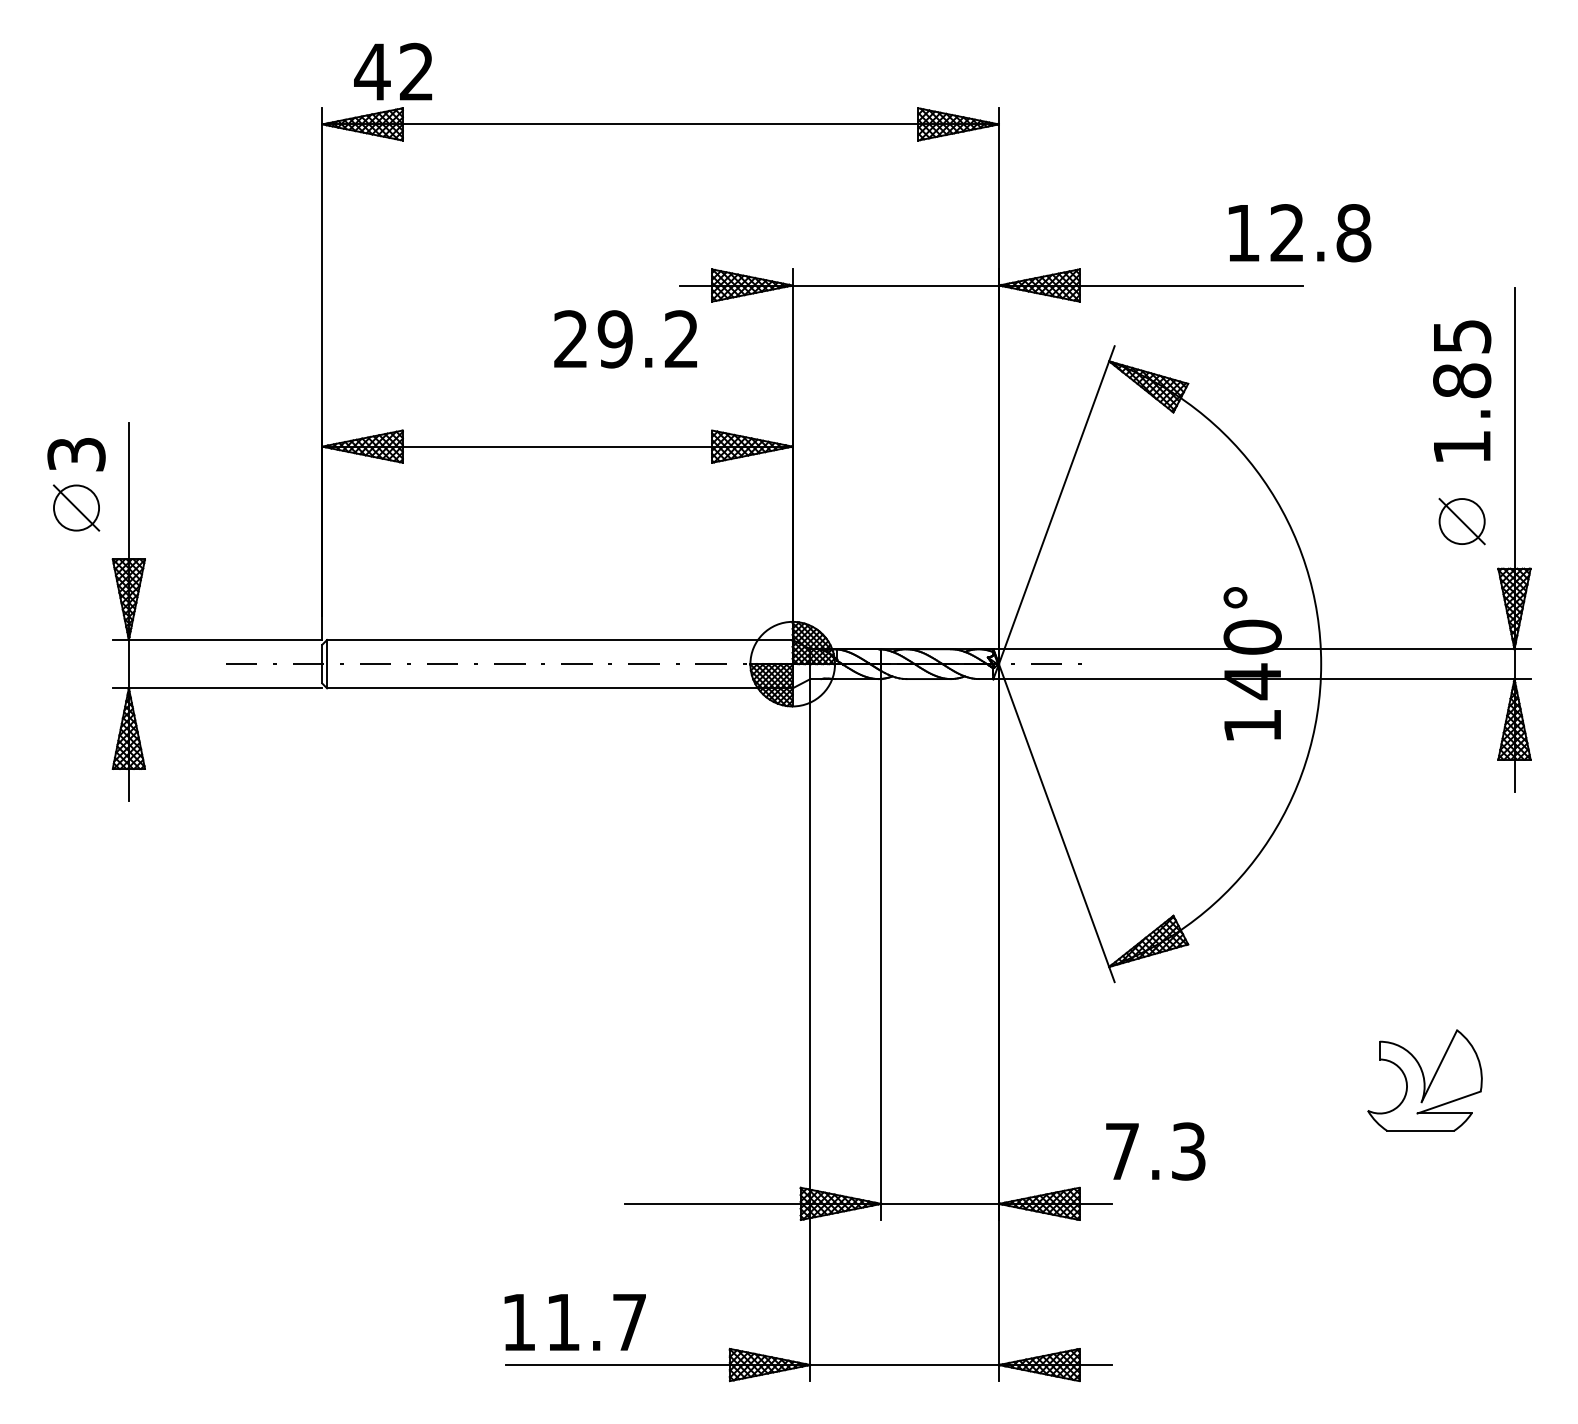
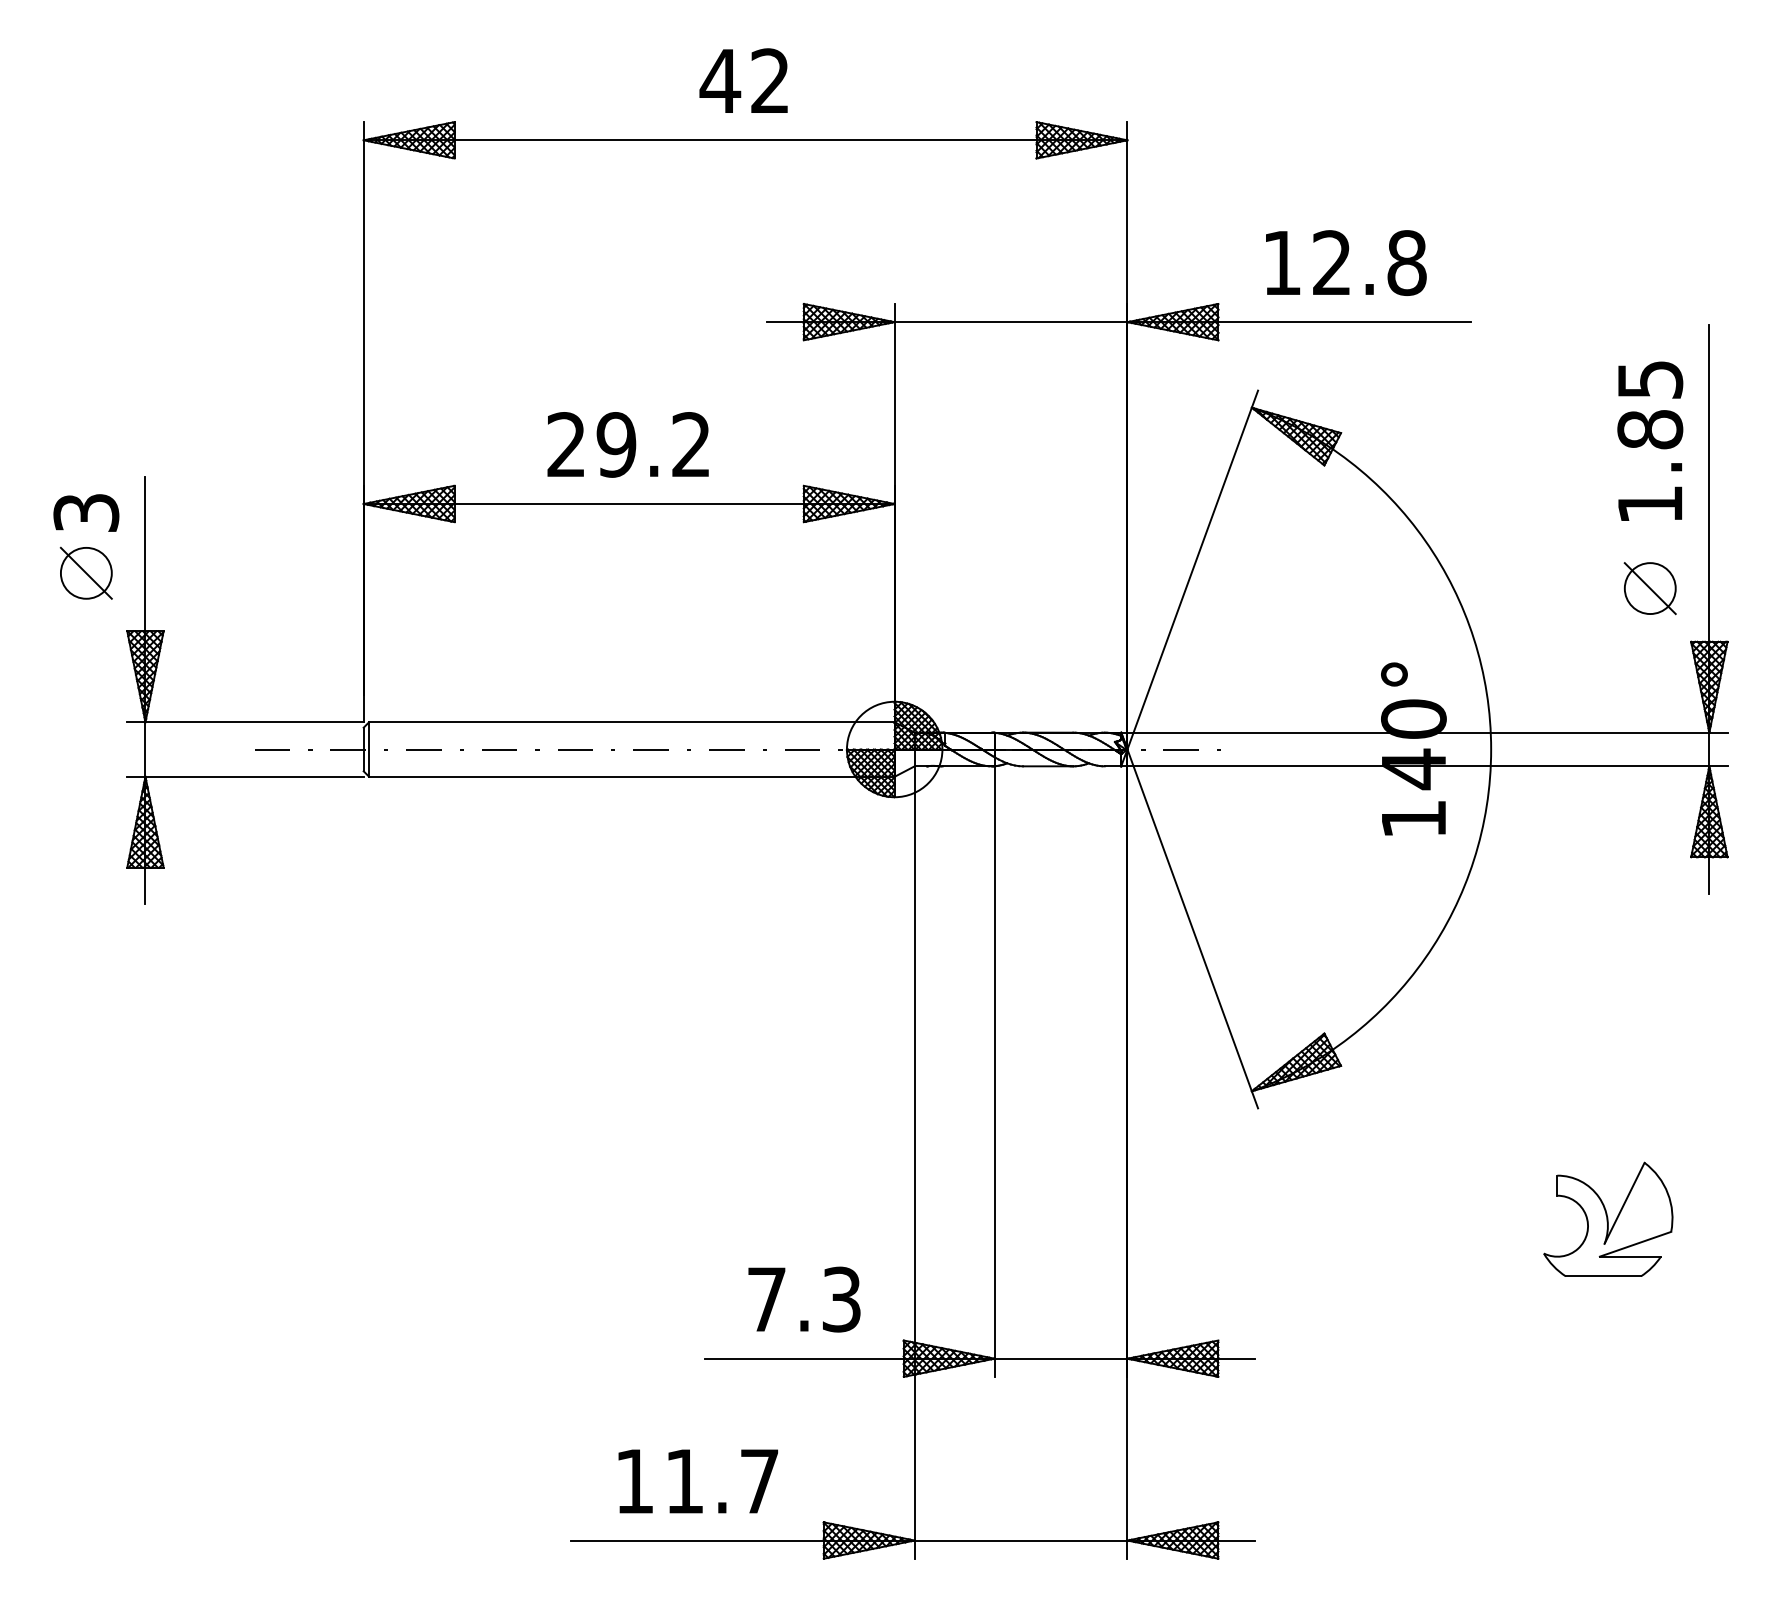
text: (392, 71) -> (743, 80), moved
text: (1300, 232) -> (1346, 262), moved
text: (625, 338) -> (627, 444), moved
text: (1155, 1151) -> (804, 1299), moved
text: (575, 1322) -> (698, 1481), moved

